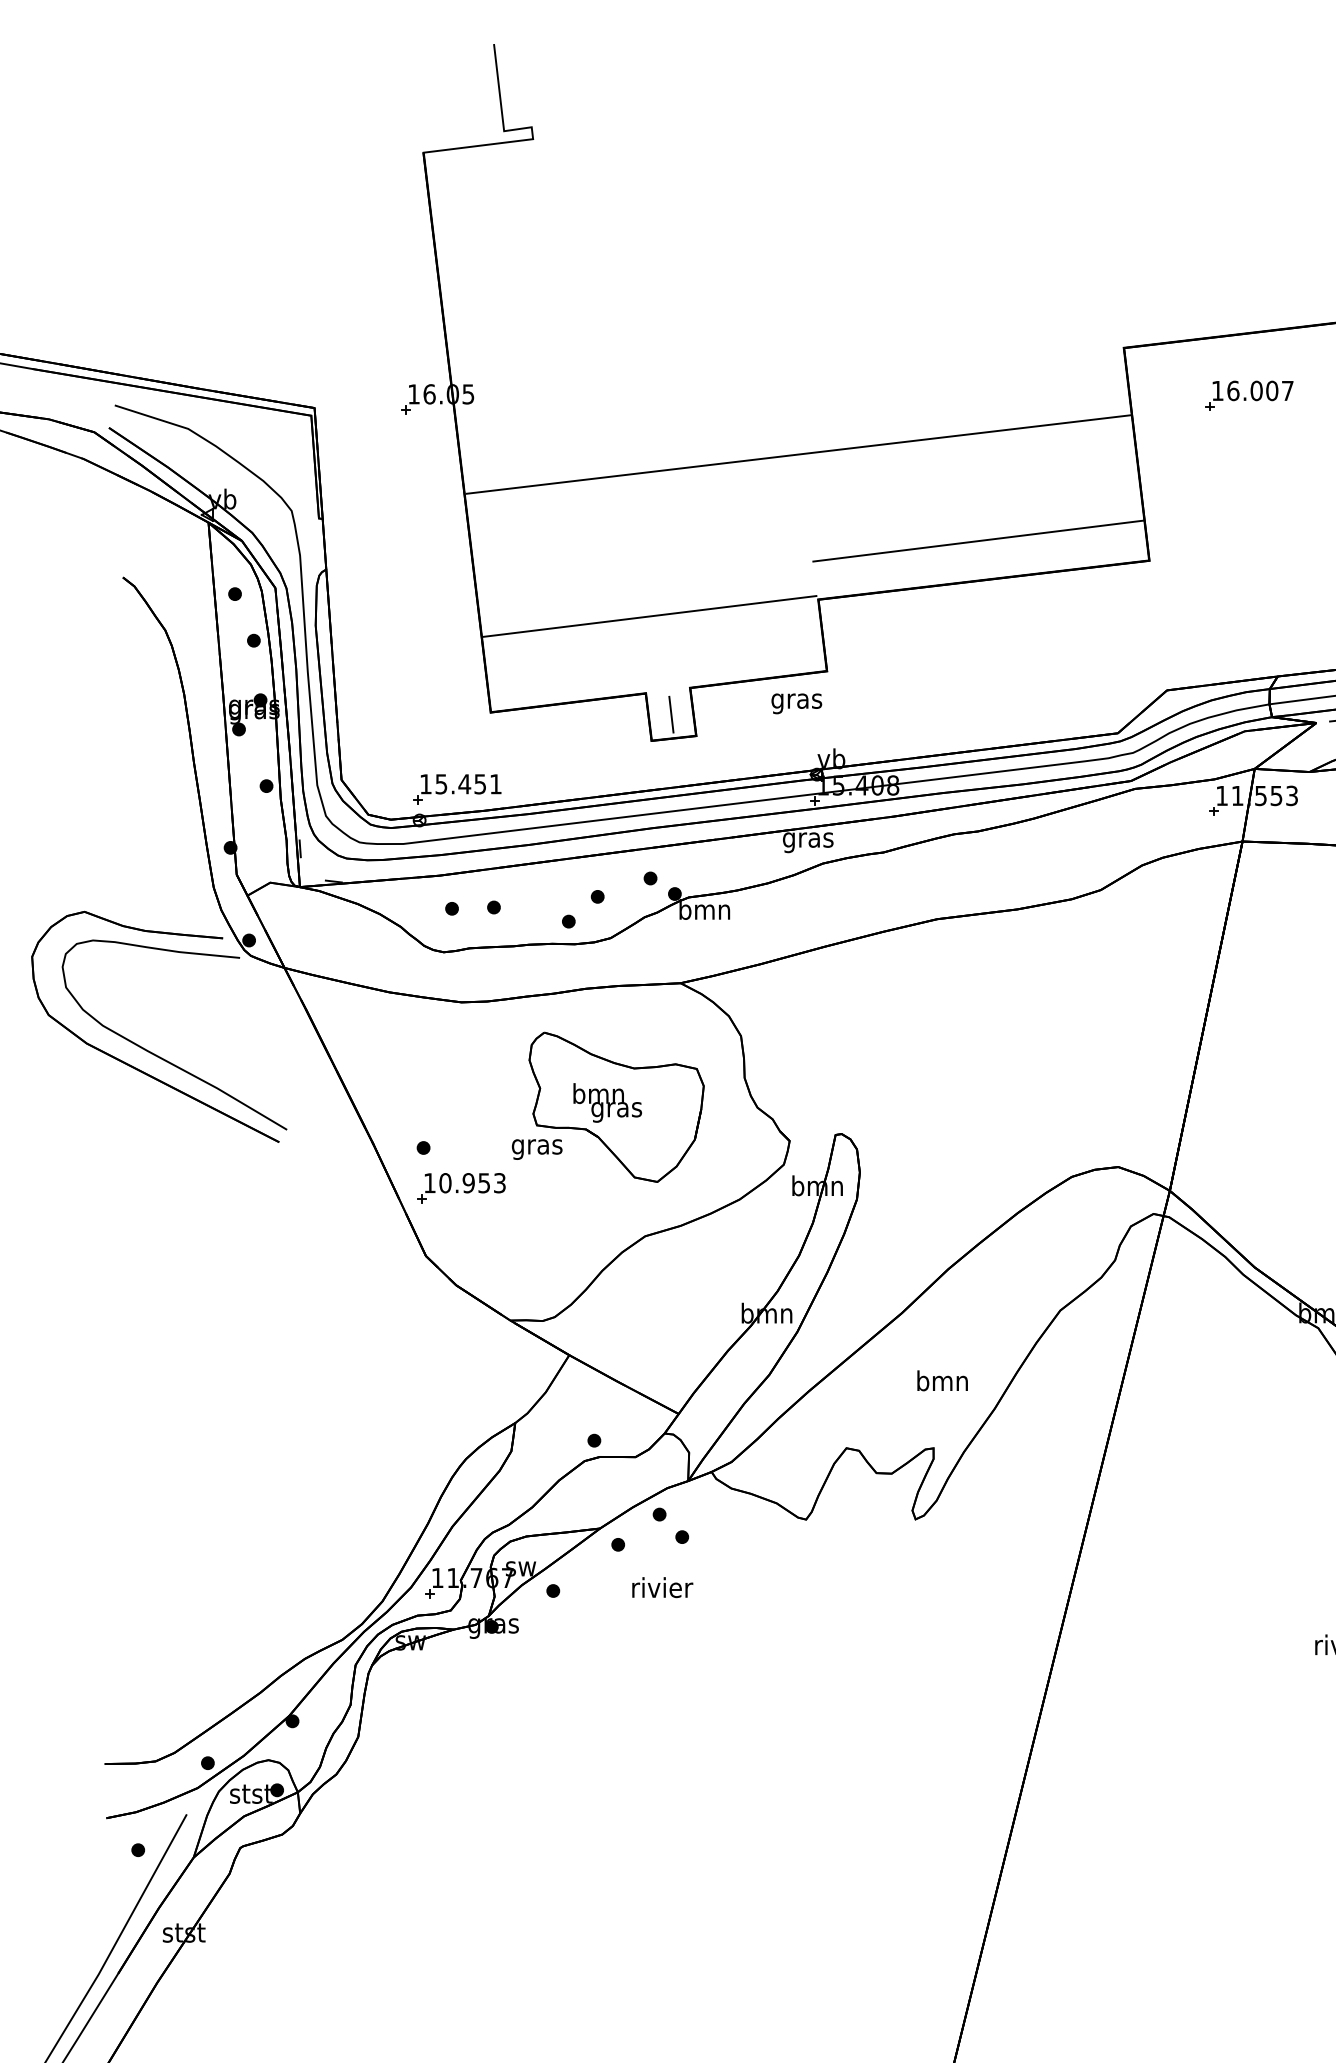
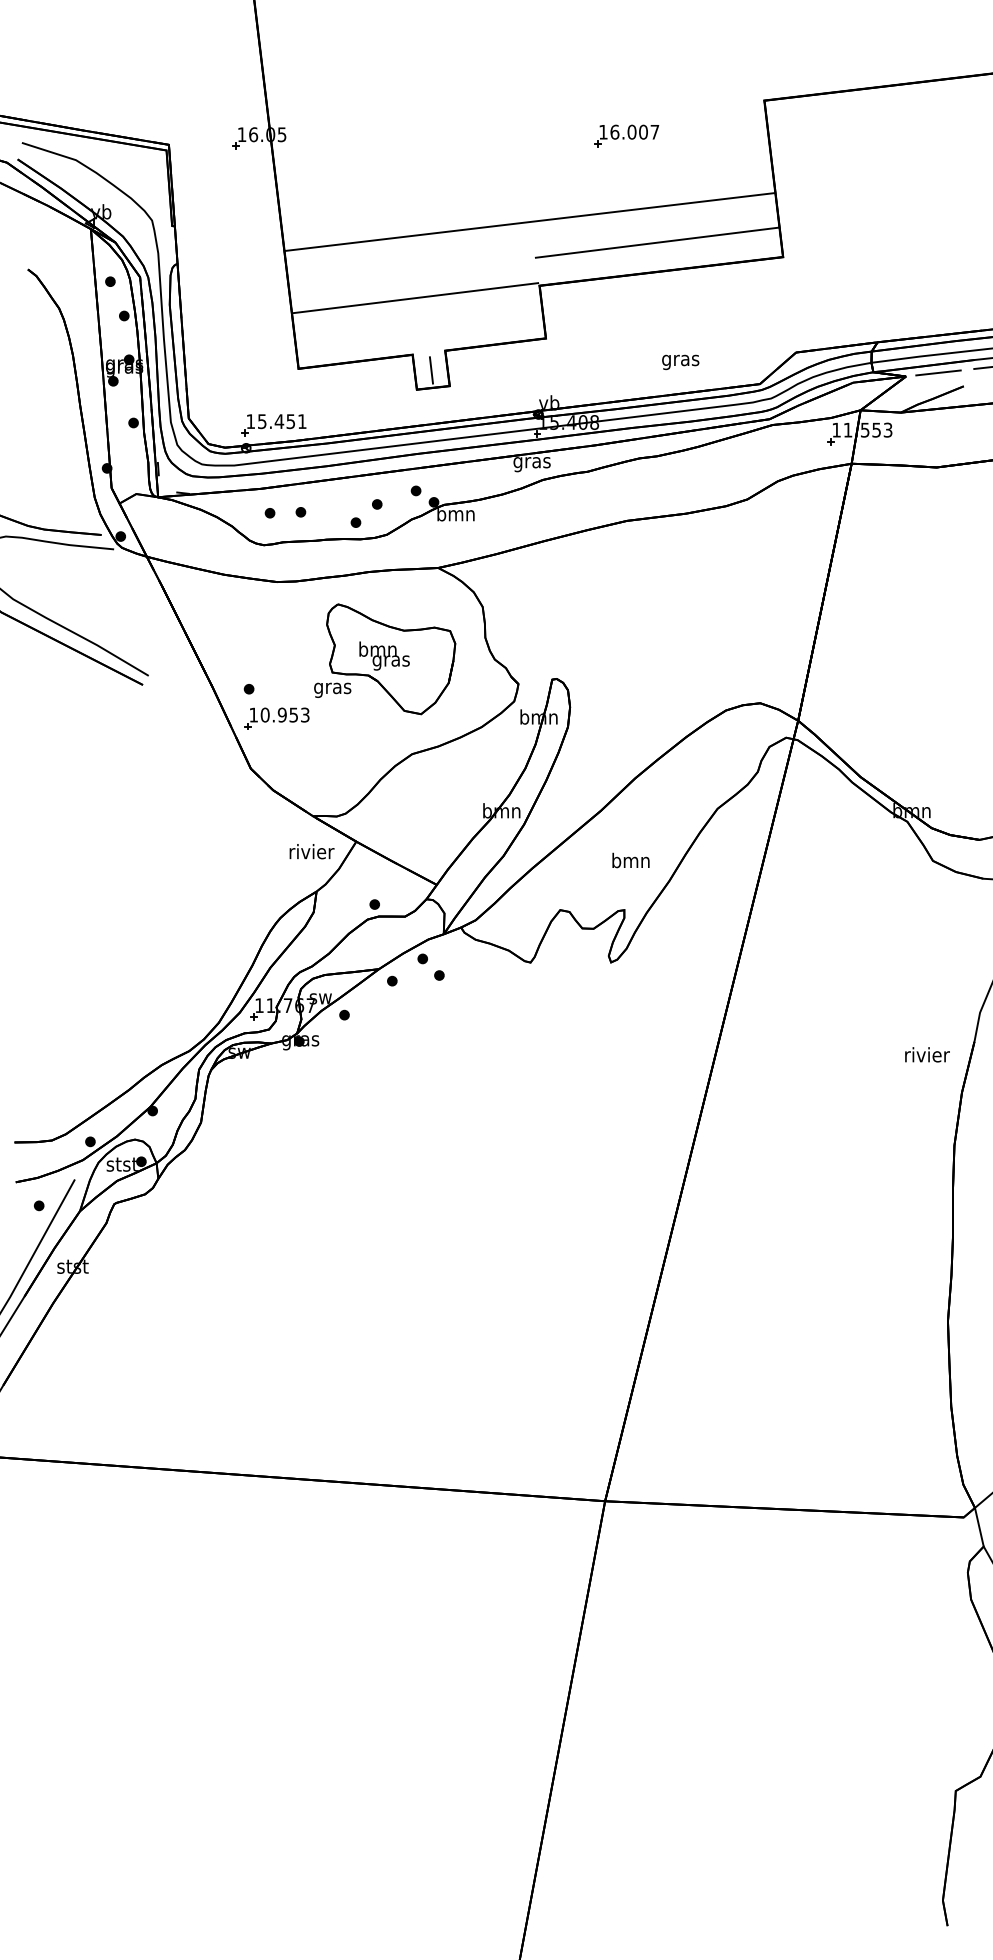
part: (1249, 395) -> (626, 135), moved
line: (797, 453) -> (529, 221), moved
text: (796, 703) -> (680, 362), moved
text: (661, 1587) -> (311, 851), moved

